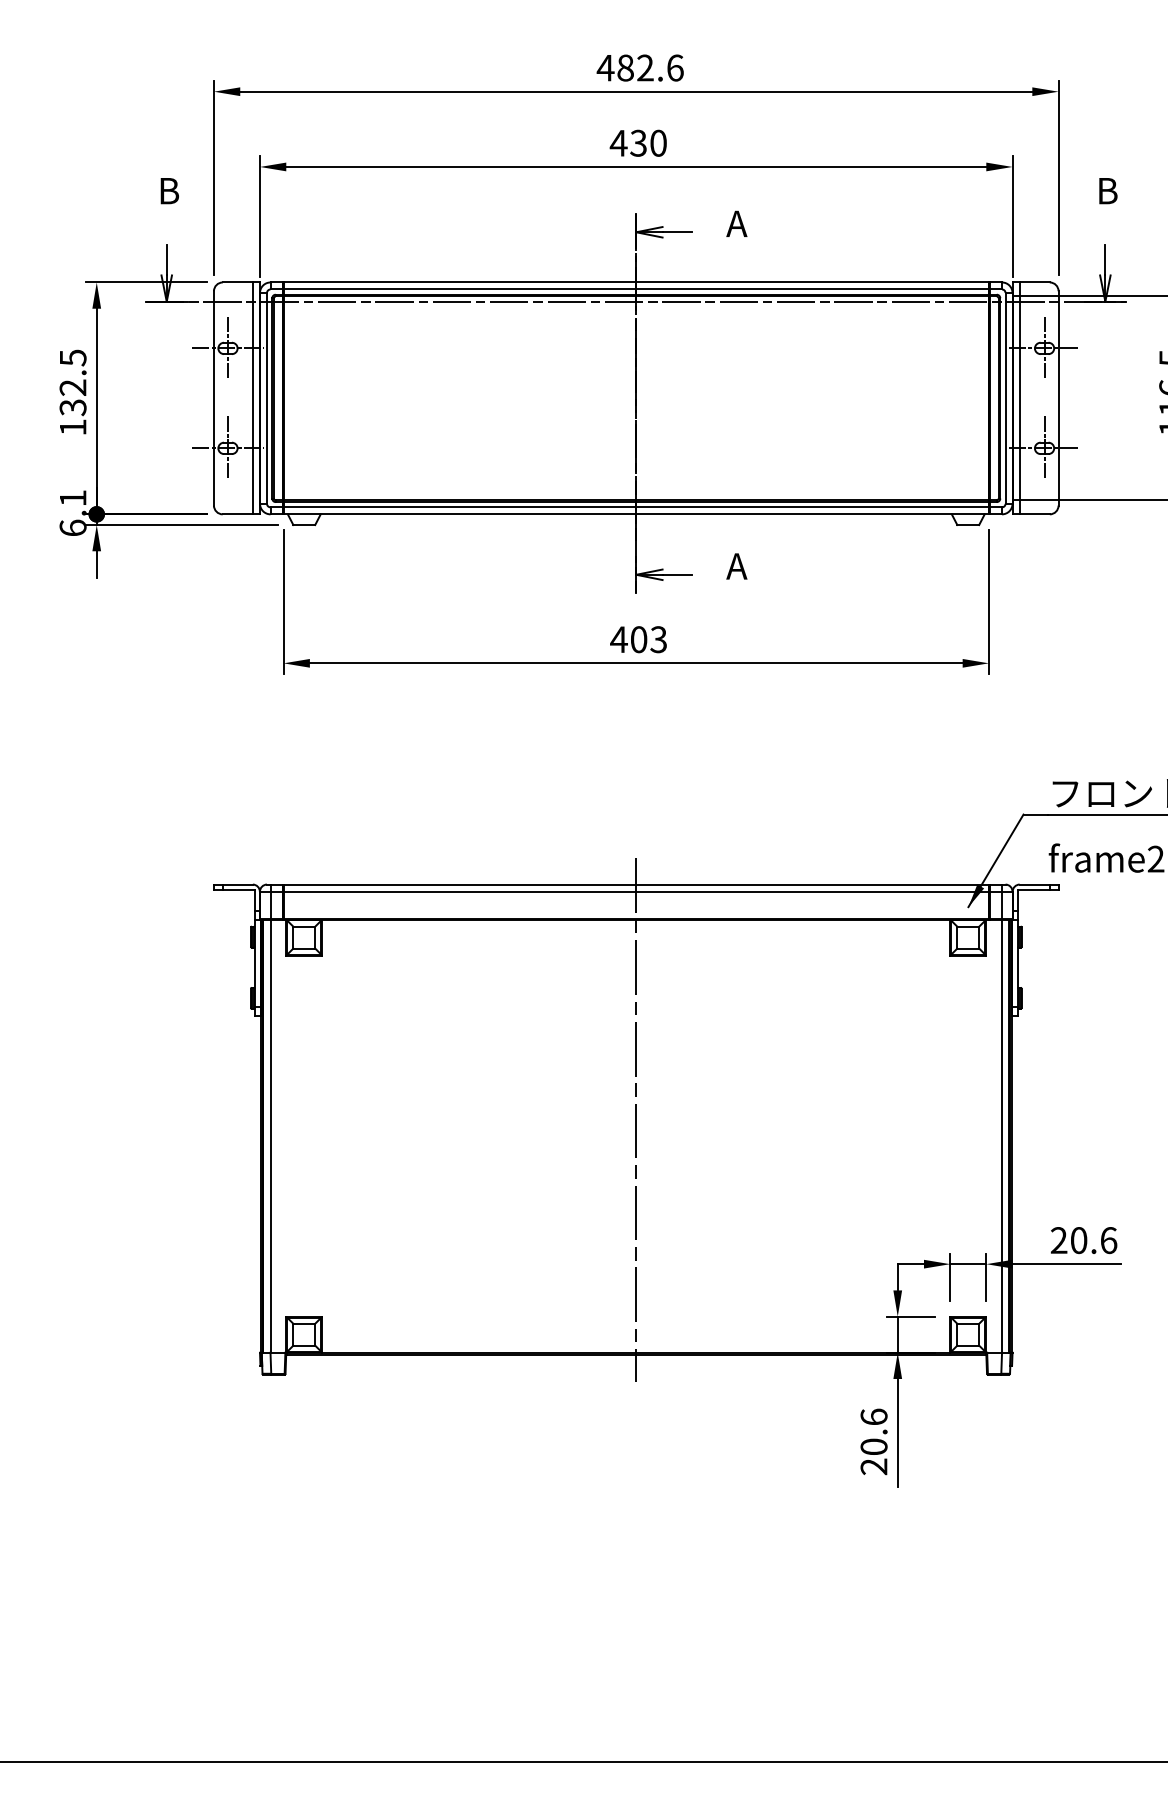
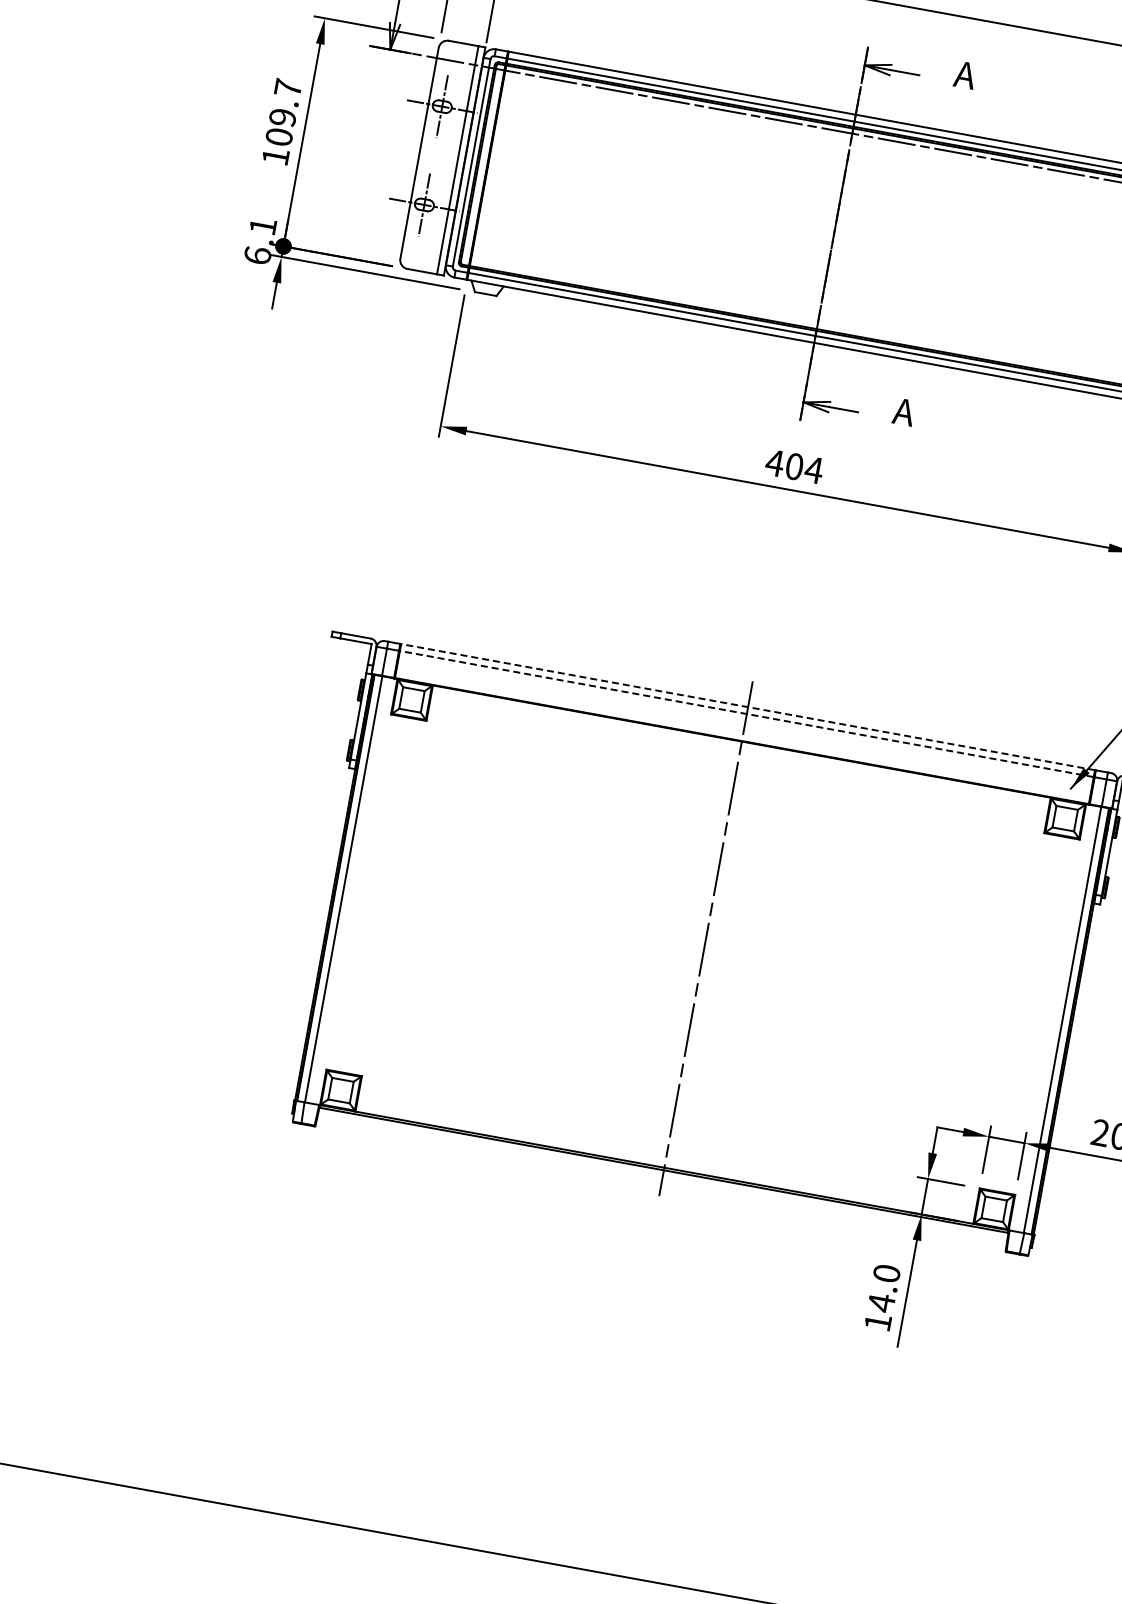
text: (72, 382) -> (283, 112), 132.5 -> 109.7
text: (658, 639) -> (813, 469), 403 -> 404
line: (636, 884) -> (748, 707), solid -> dashed
line: (636, 891) -> (747, 713), solid -> dashed
text: (873, 1441) -> (881, 1297), 20.6 -> 14.0

